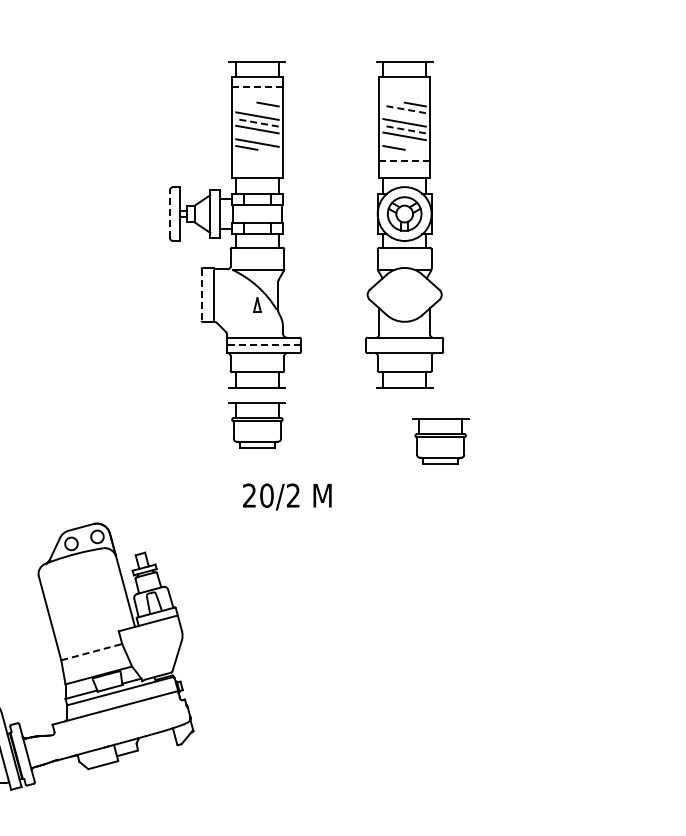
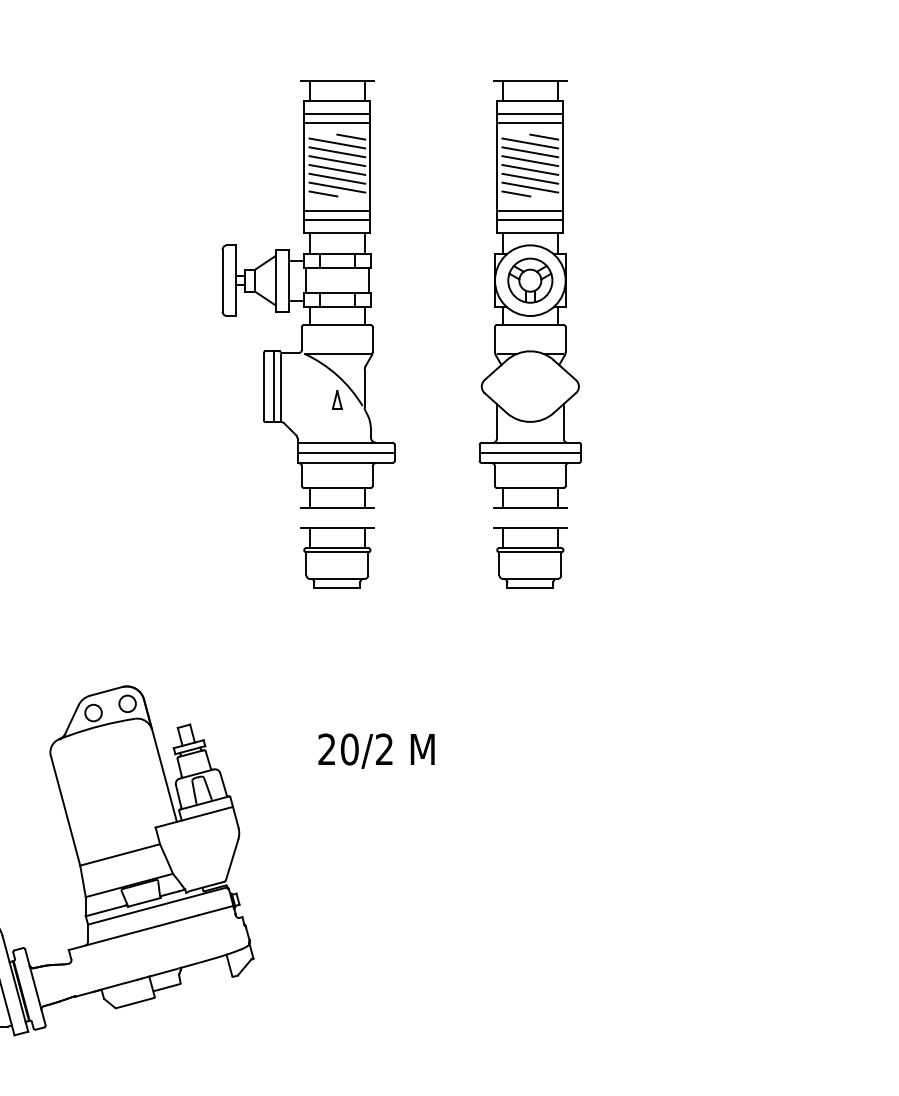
line: (257, 86) -> (337, 113), dashed -> solid
line: (404, 86) -> (530, 113), added
line: (257, 93) -> (337, 122), added
line: (404, 93) -> (530, 122), added
line: (257, 109) -> (337, 143), added
line: (404, 109) -> (530, 143), dashed -> solid
line: (404, 115) -> (530, 151), added
line: (257, 122) -> (337, 160), dashed -> solid
line: (404, 129) -> (530, 169), dashed -> solid
line: (257, 136) -> (337, 179), added
line: (404, 142) -> (530, 186), added
line: (257, 160) -> (337, 210), added
line: (405, 160) -> (531, 210), dashed -> solid
line: (257, 167) -> (337, 219), added
line: (404, 167) -> (530, 219), added
line: (169, 214) -> (222, 281), dashed -> solid
line: (201, 294) -> (264, 386), dashed -> solid
line: (208, 294) -> (273, 386), added
line: (263, 345) -> (345, 452), dashed -> solid
line: (404, 345) -> (530, 452), added
part: (440, 441) -> (530, 557), moved
text: (287, 496) -> (376, 750), moved
line: (91, 652) -> (119, 855), dashed -> solid

